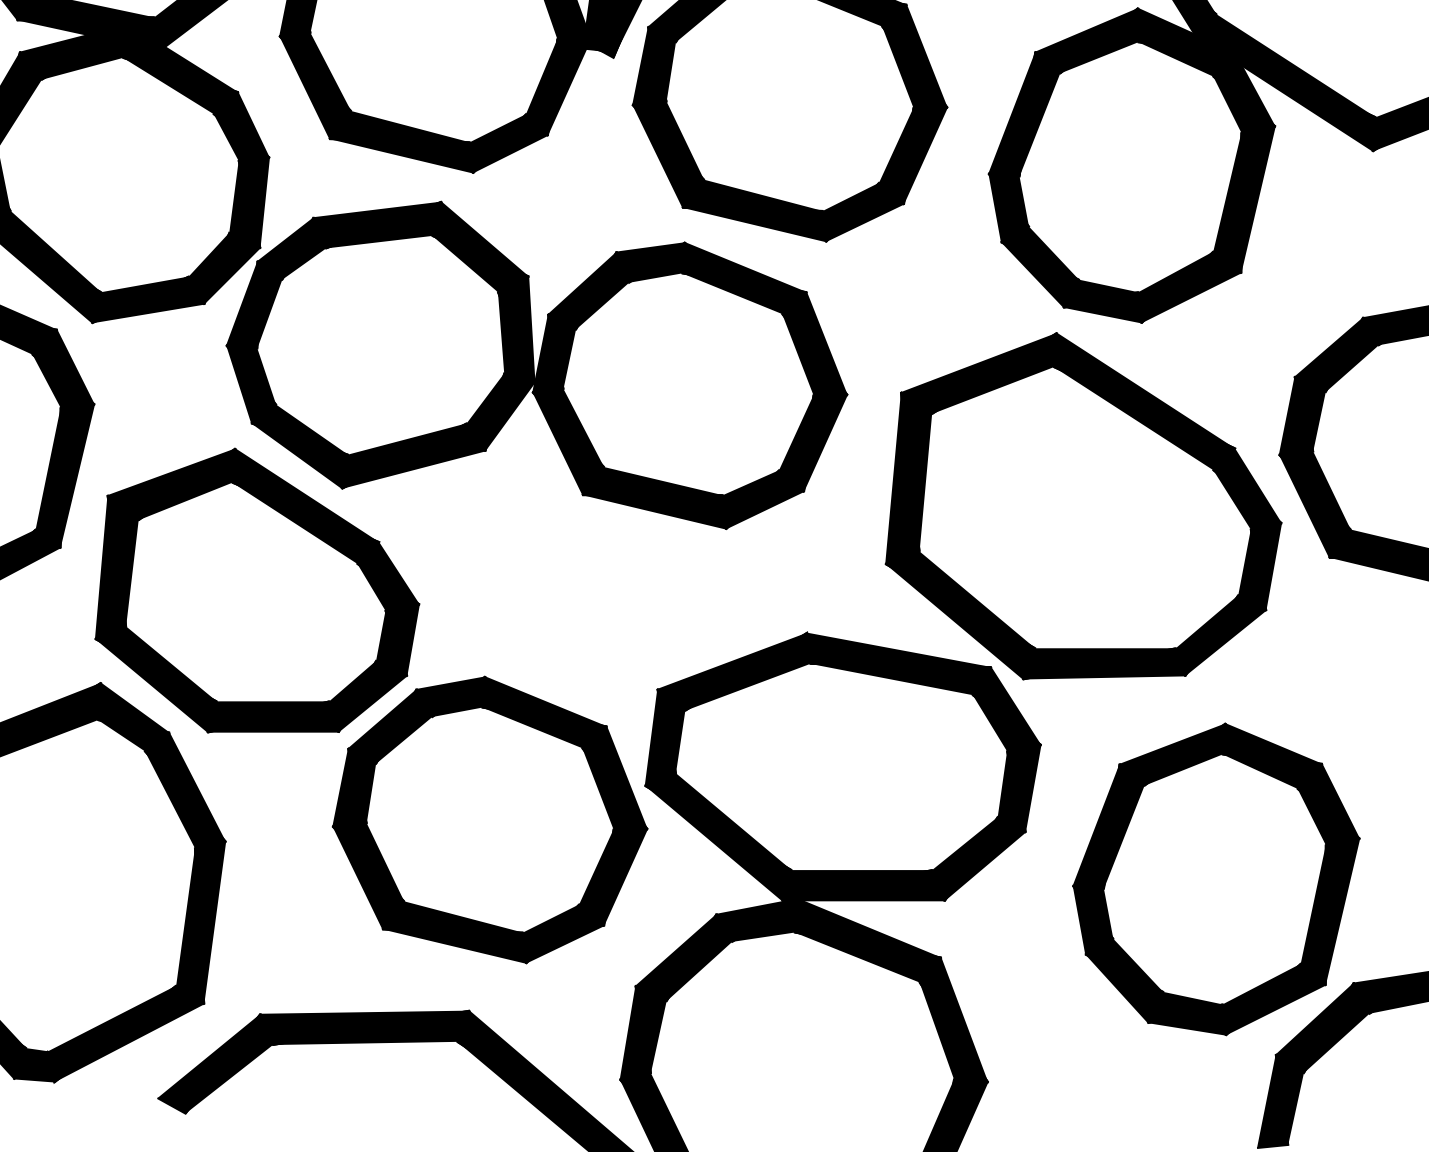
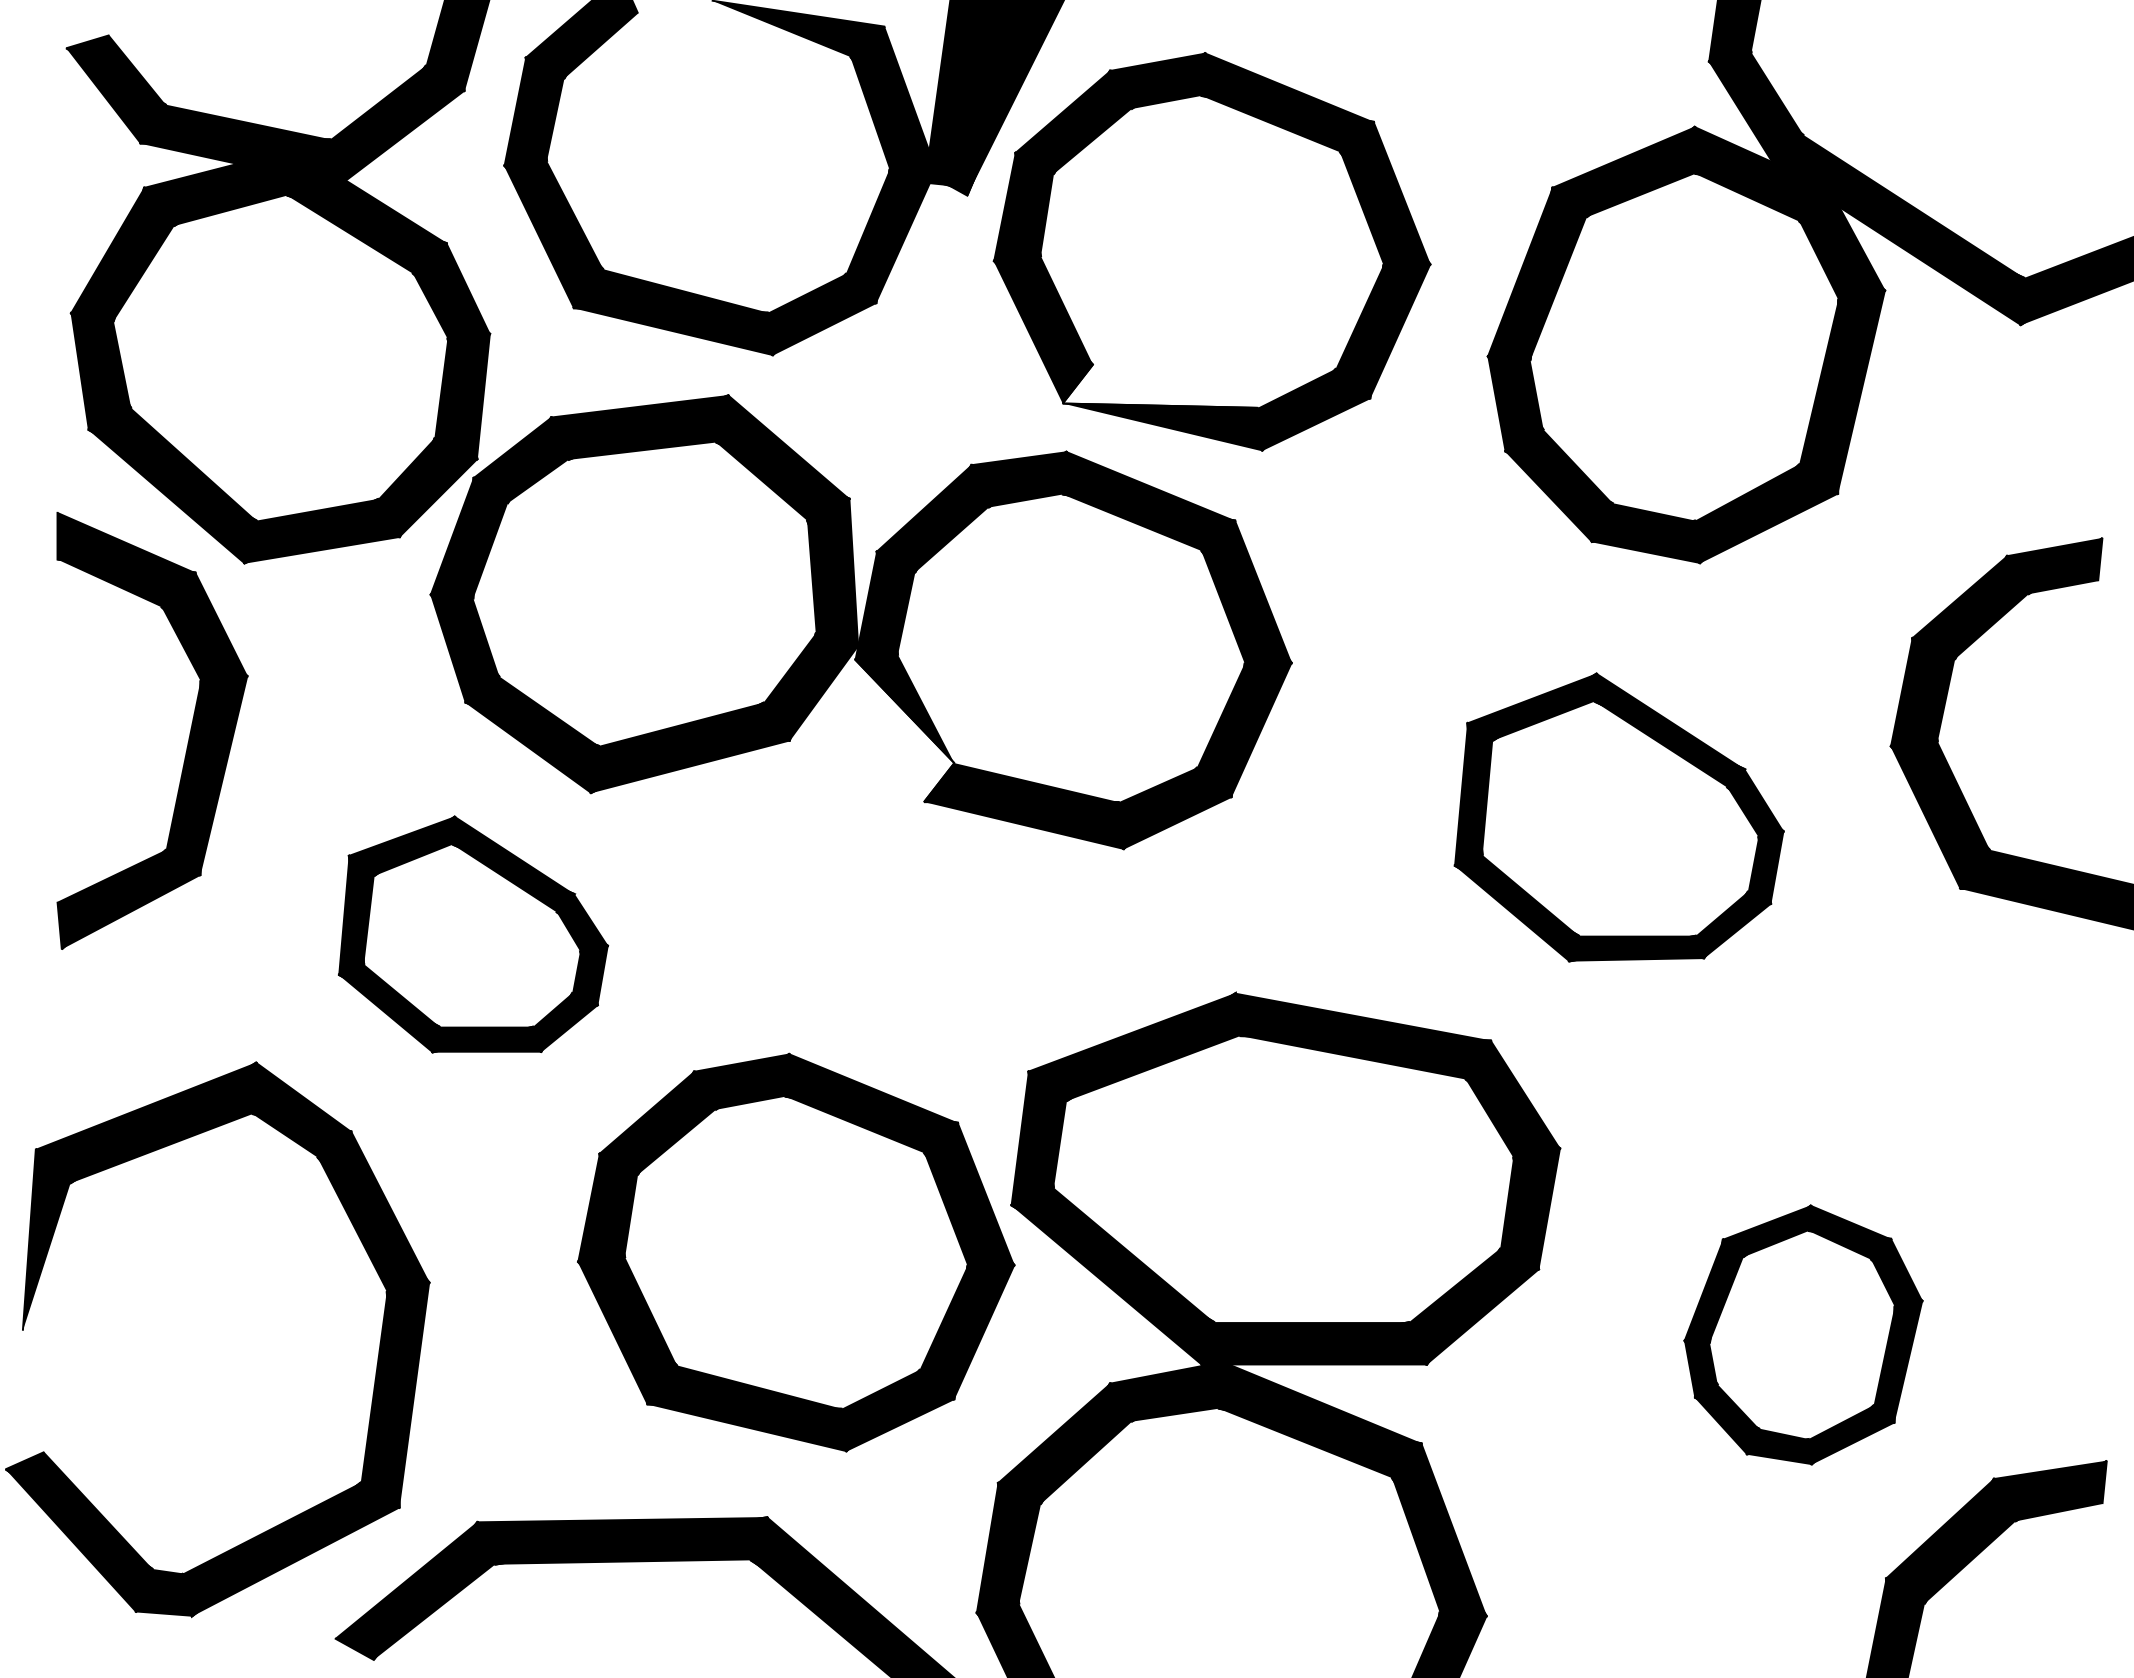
fill: (752, 194) -> (1159, 385), removed
fill: (568, 443) -> (904, 730), removed
part: (1082, 506) -> (1618, 817), size x0.6
part: (257, 590) -> (473, 934), size x0.6
part: (1216, 879) -> (1803, 1334), size x0.6

